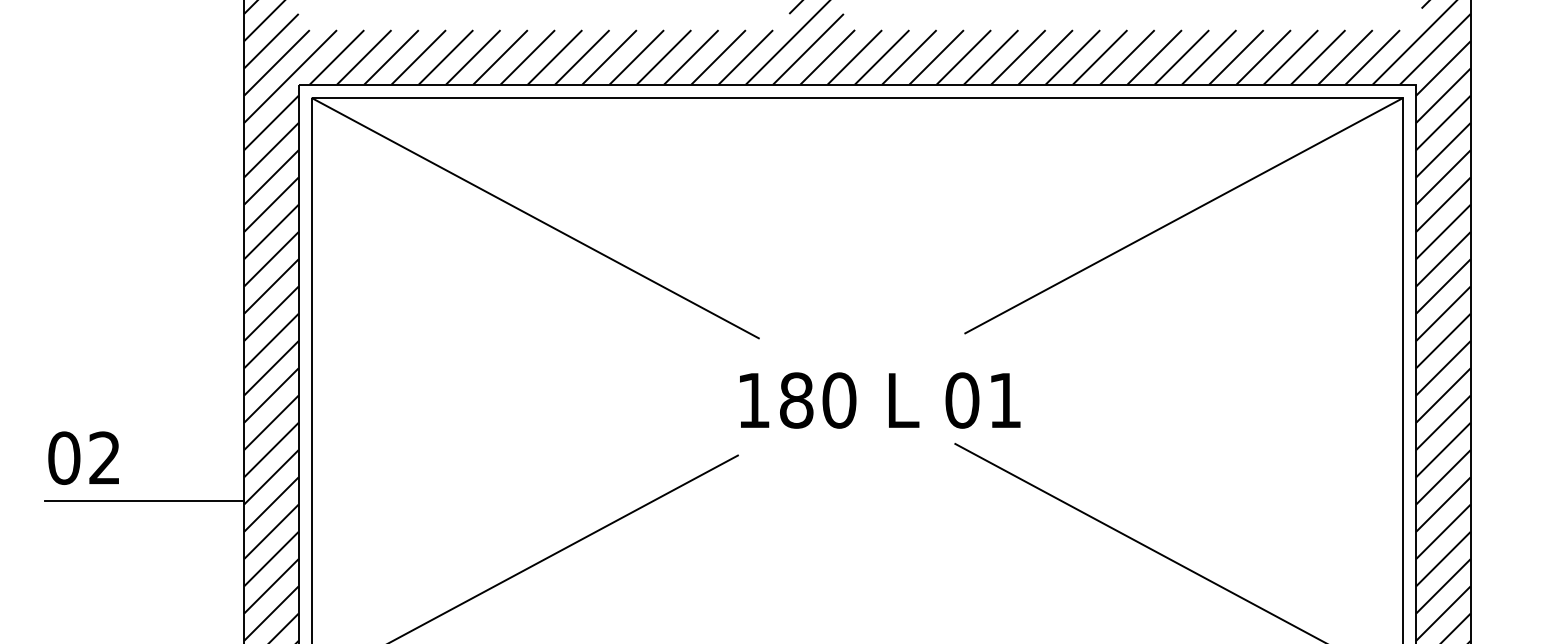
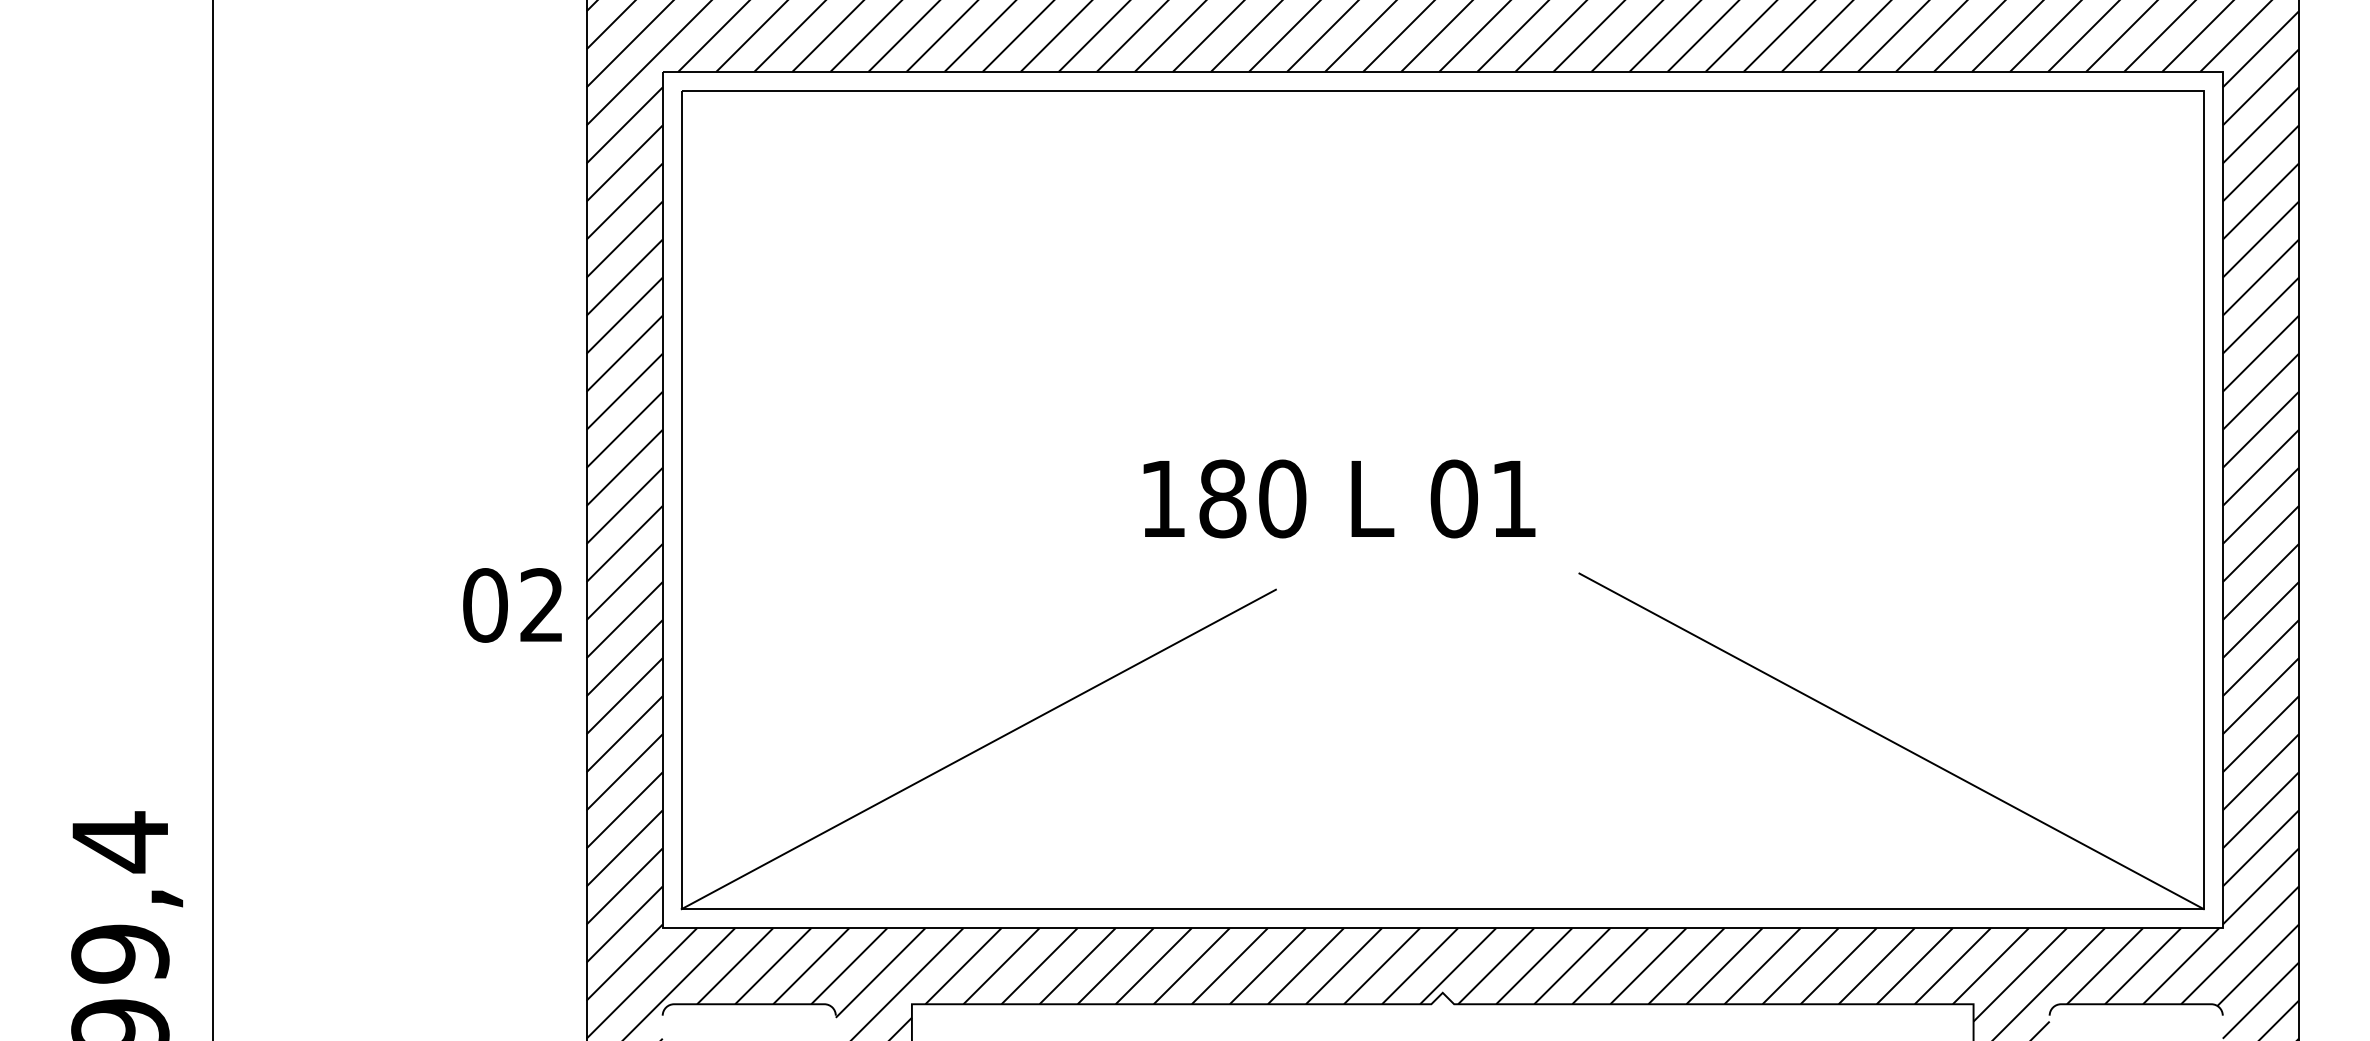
line: (1183, 216) -> (1898, 255), removed
line: (535, 218) -> (993, 258), removed
text: (880, 400) -> (1339, 498), moved
text: (83, 458) -> (512, 605), moved
line: (144, 501) -> (447, 653), removed

